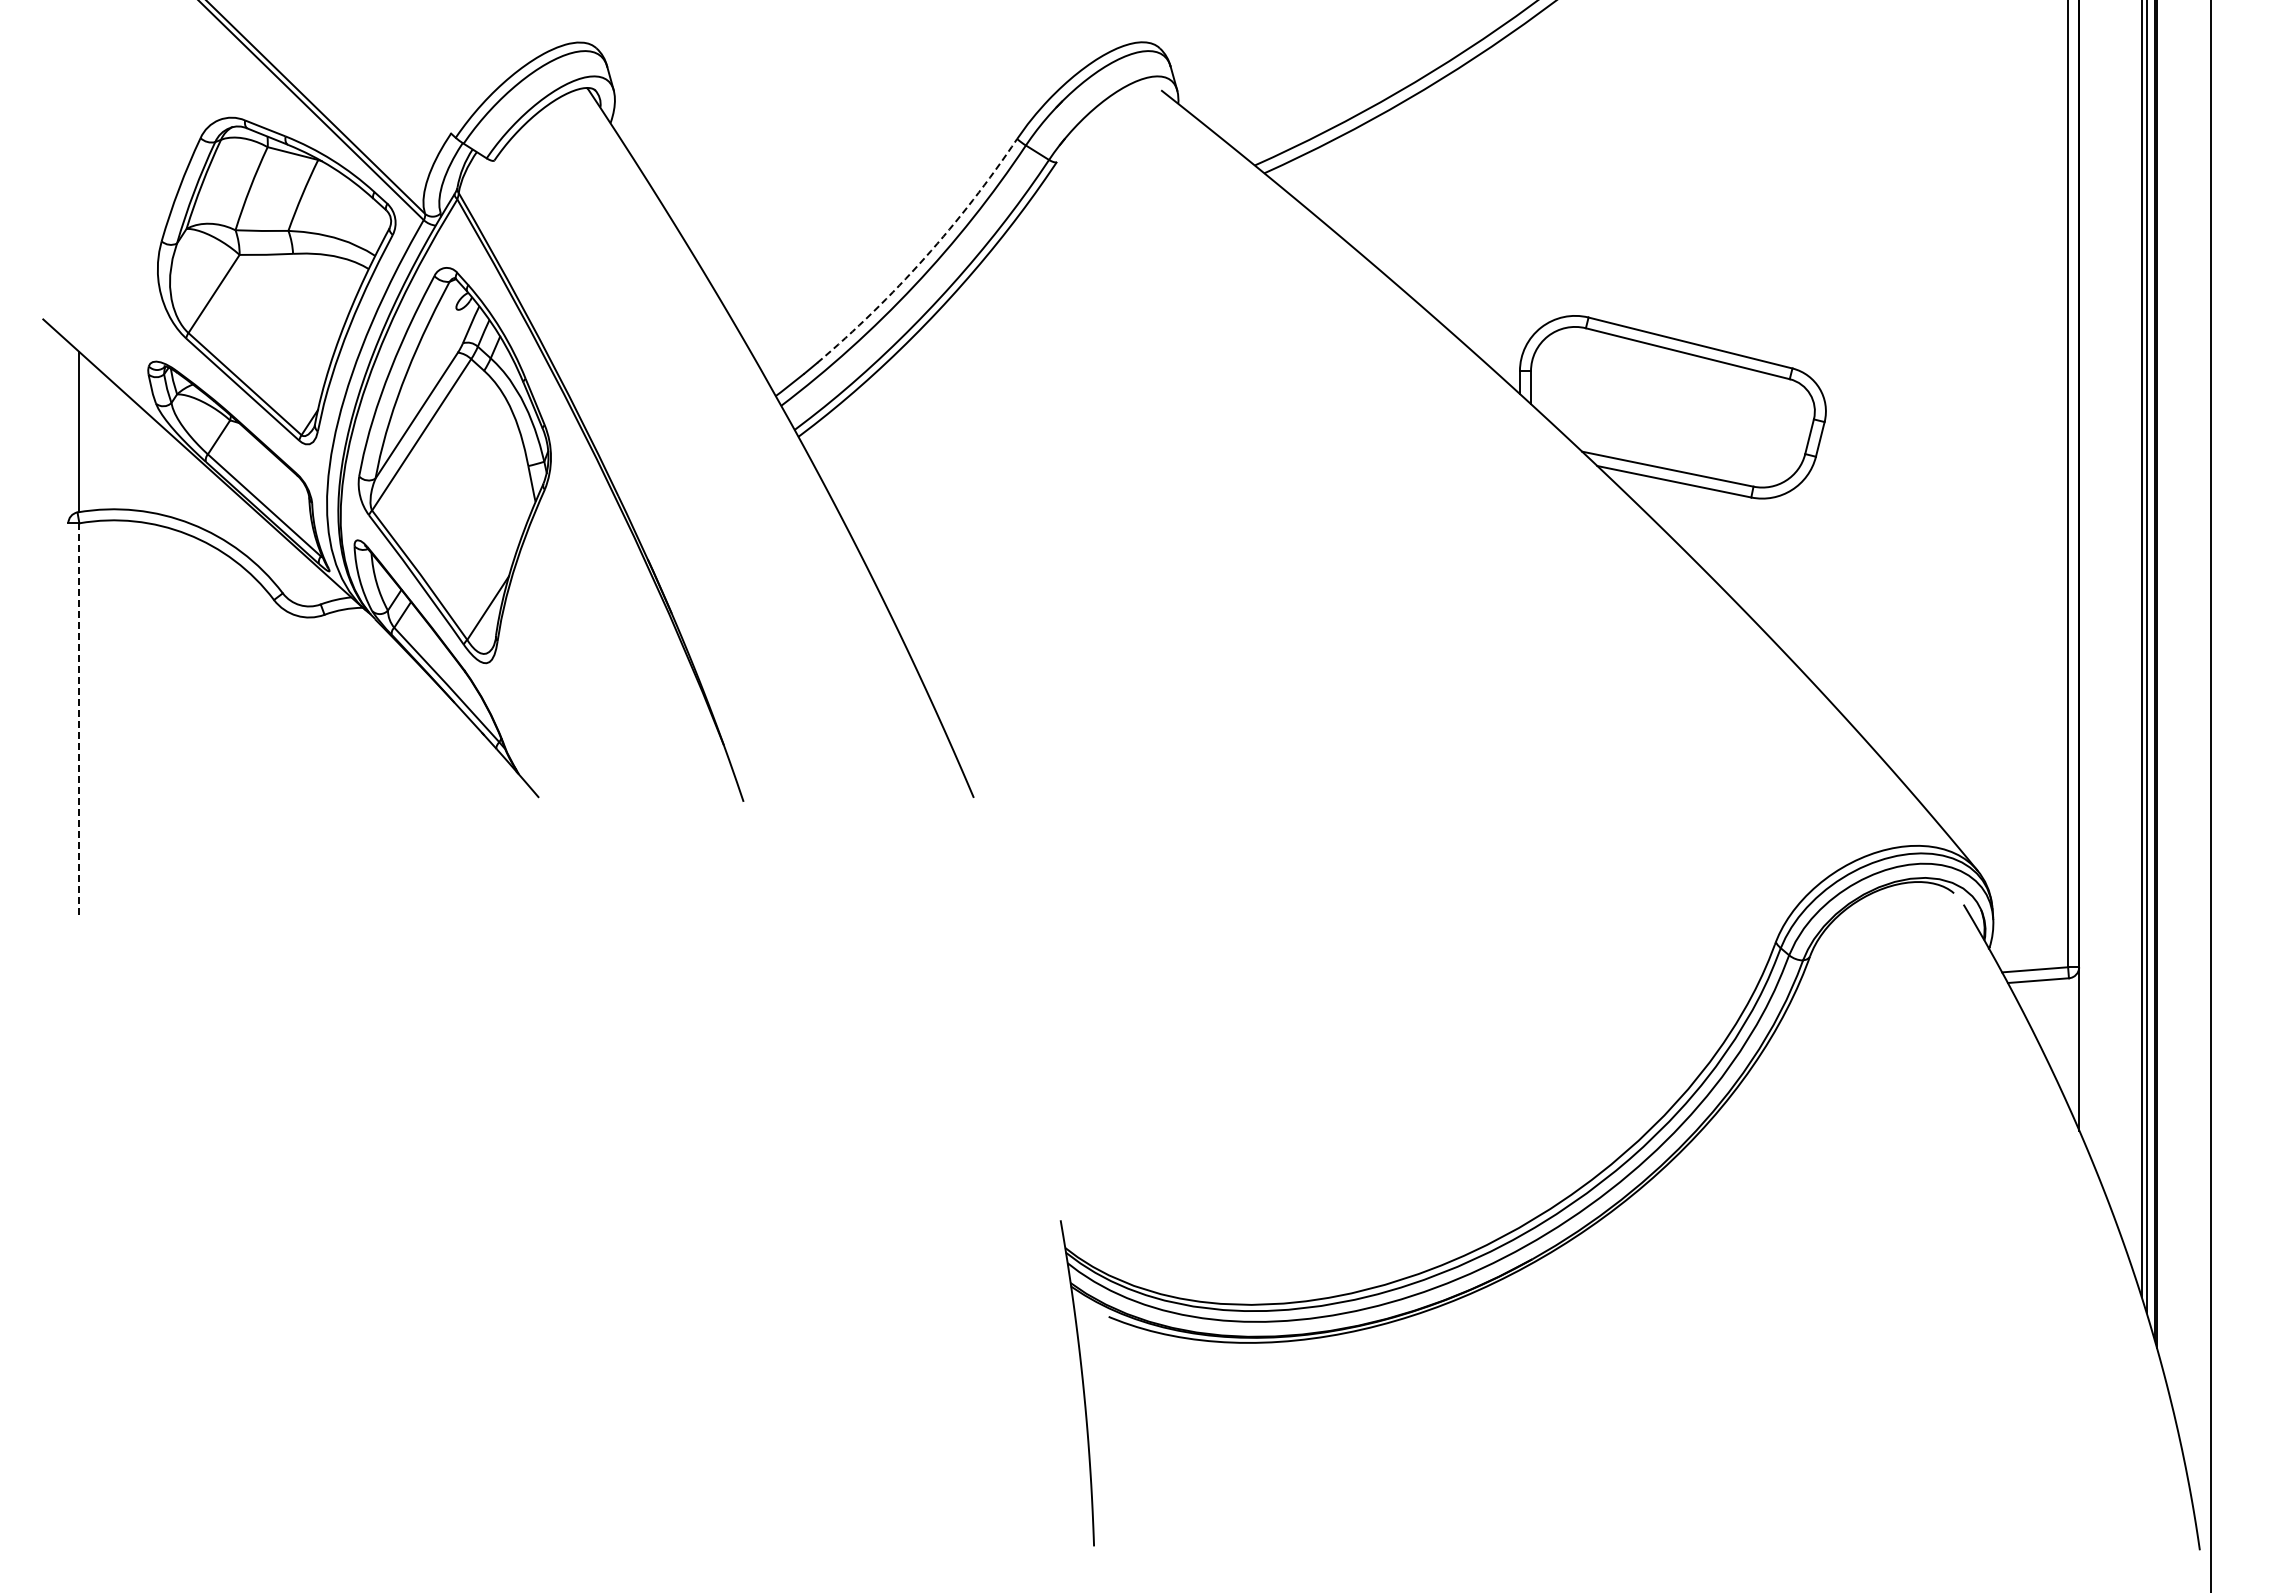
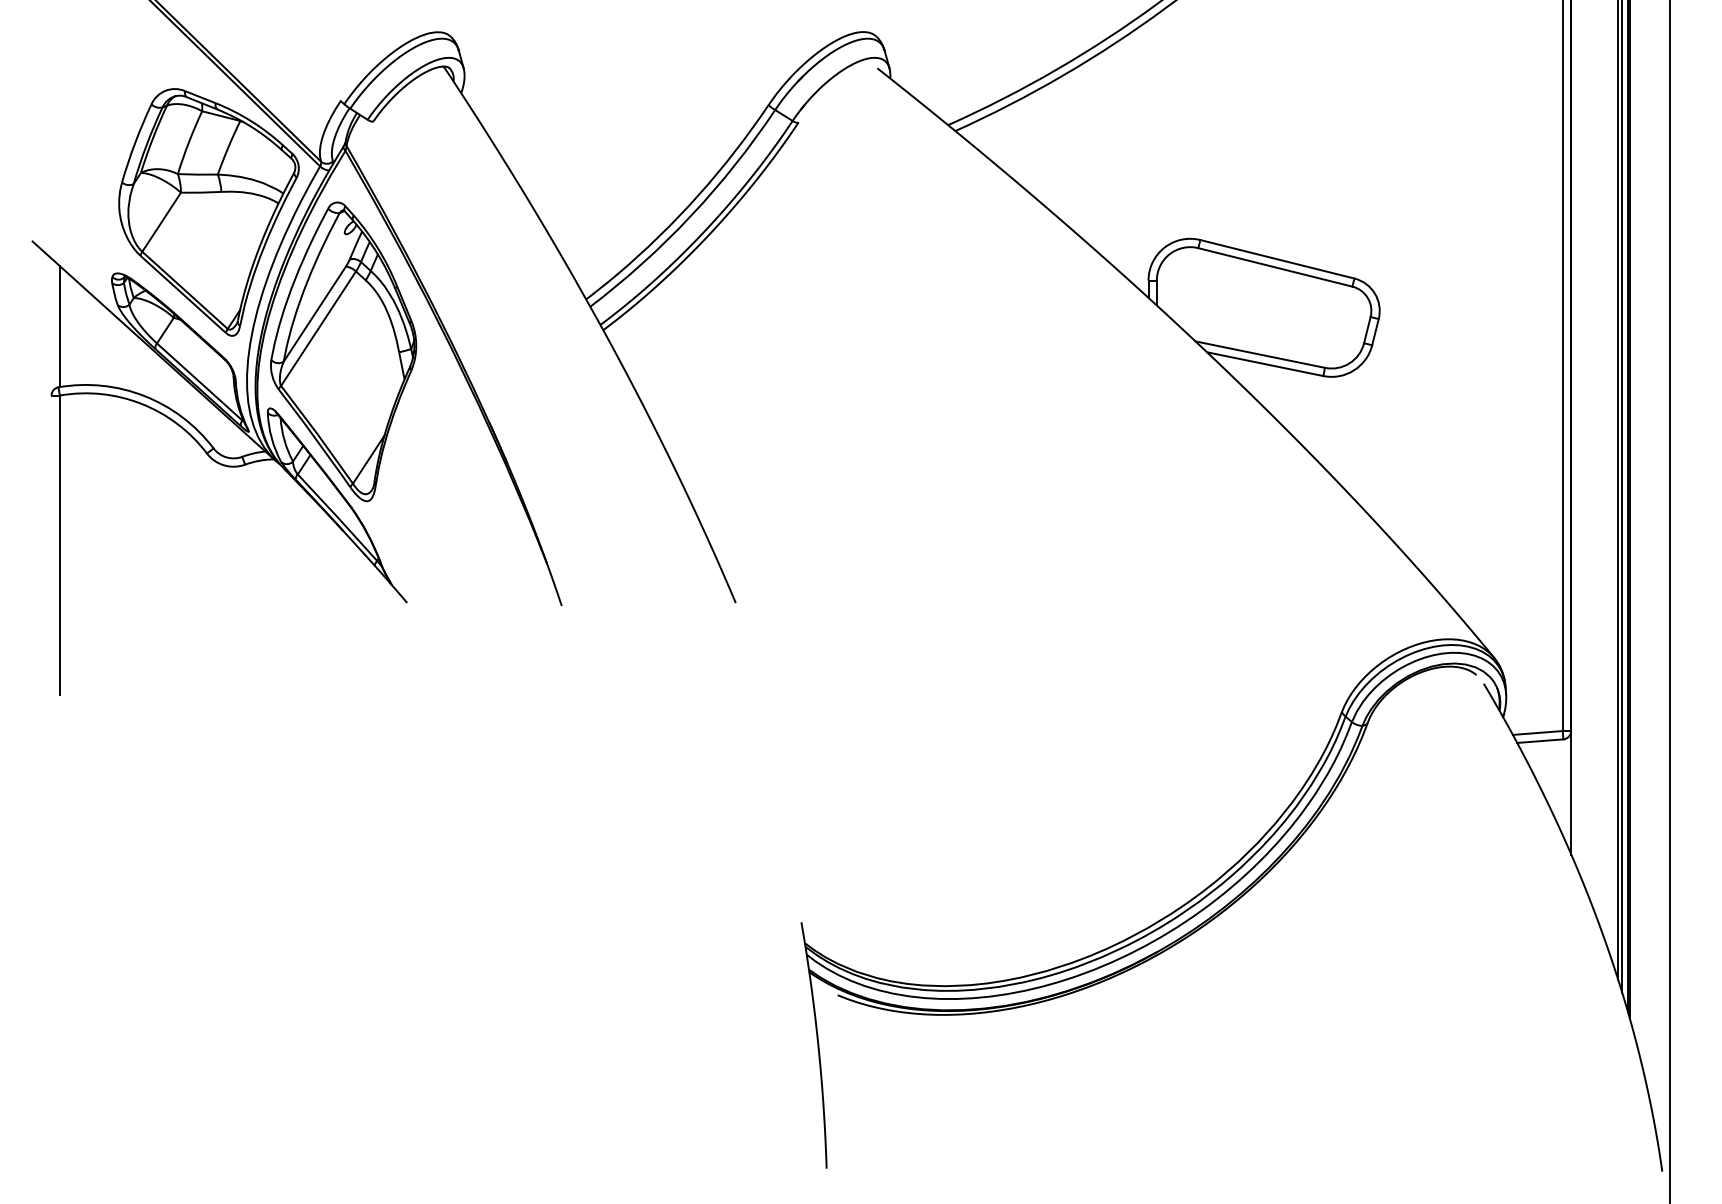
arc: (924, 257) -> (698, 194), dashed -> solid
line: (79, 721) -> (59, 545), dashed -> solid

